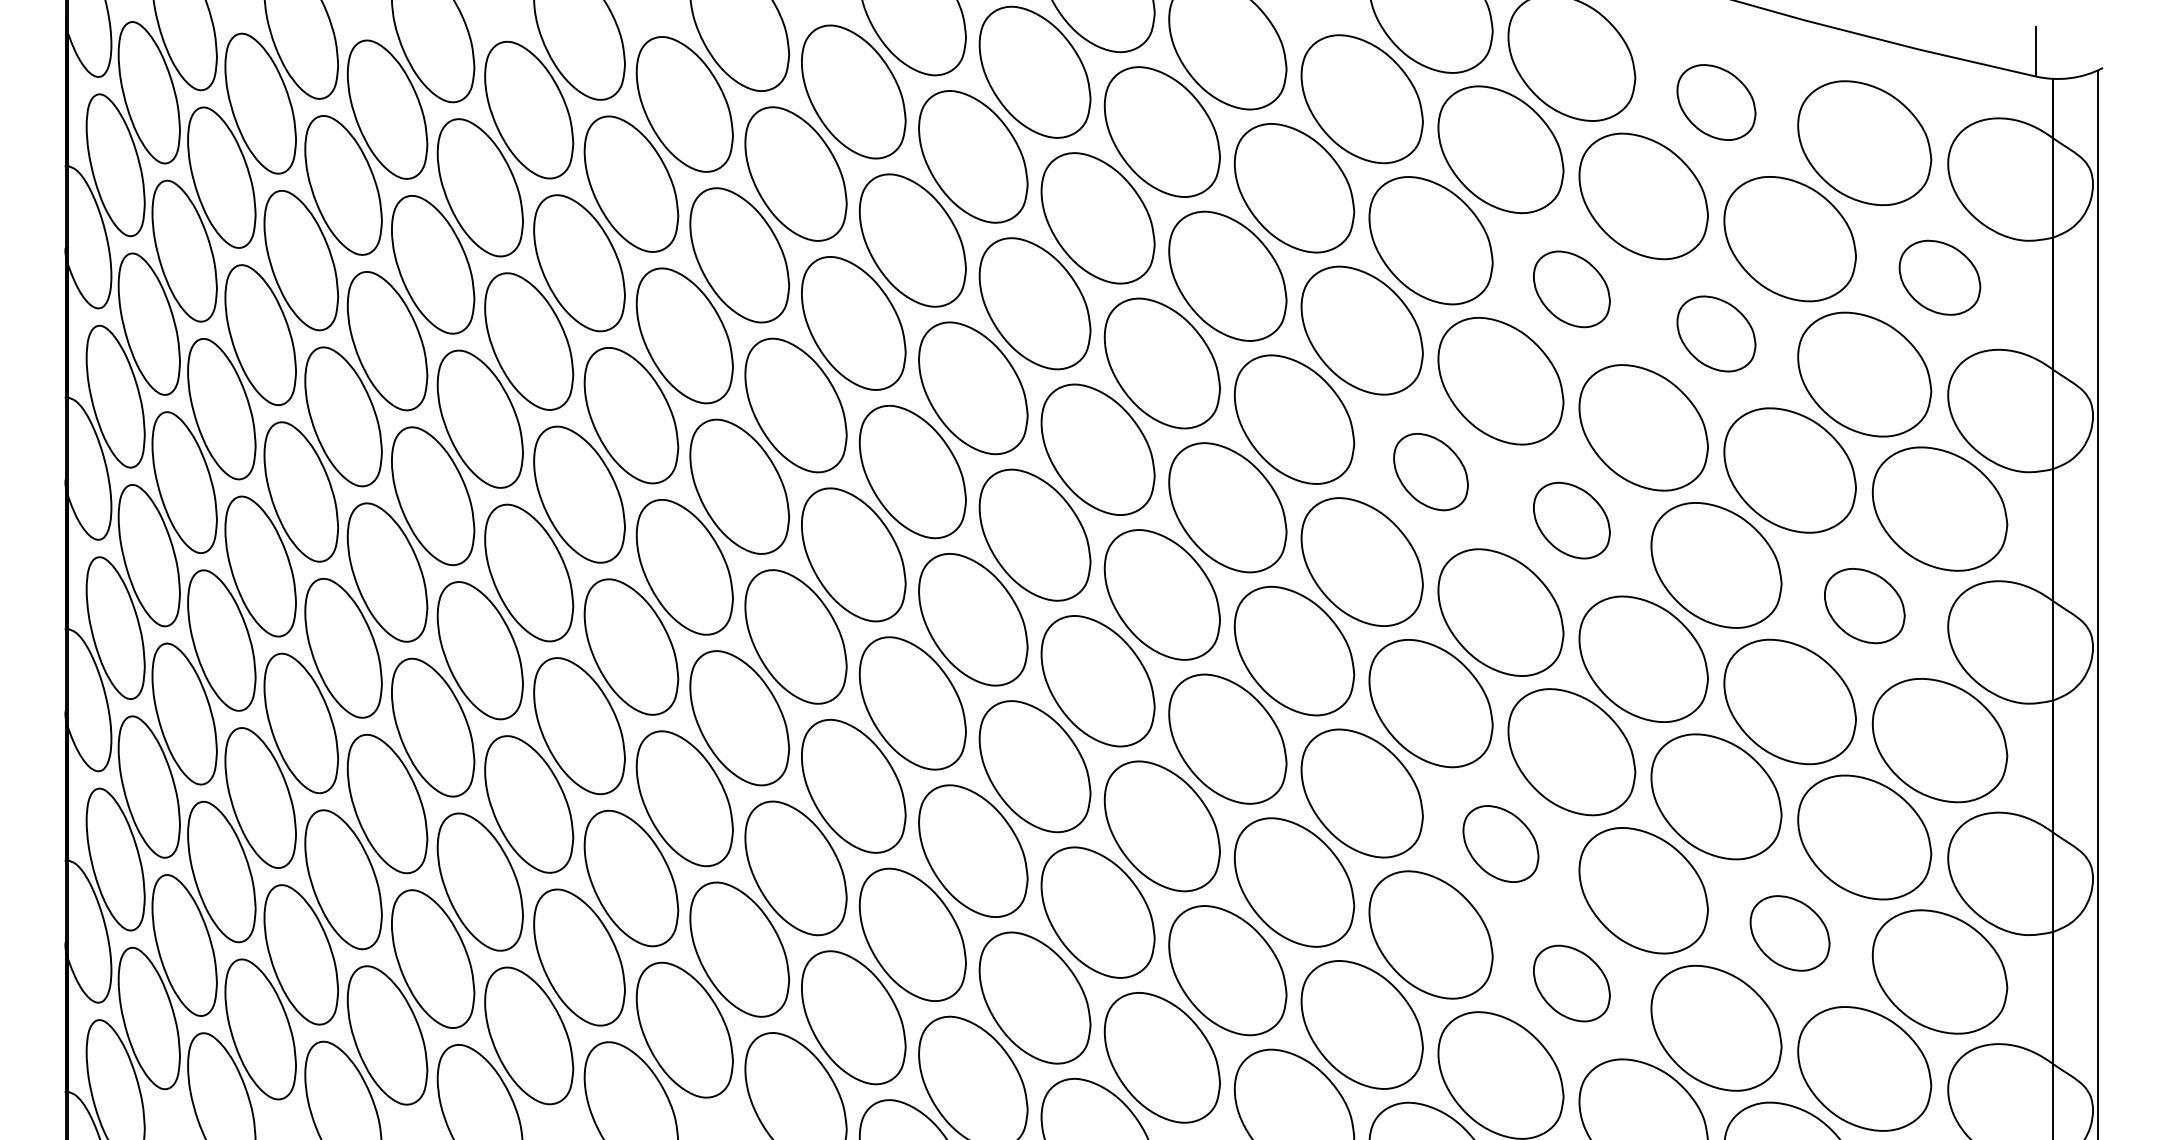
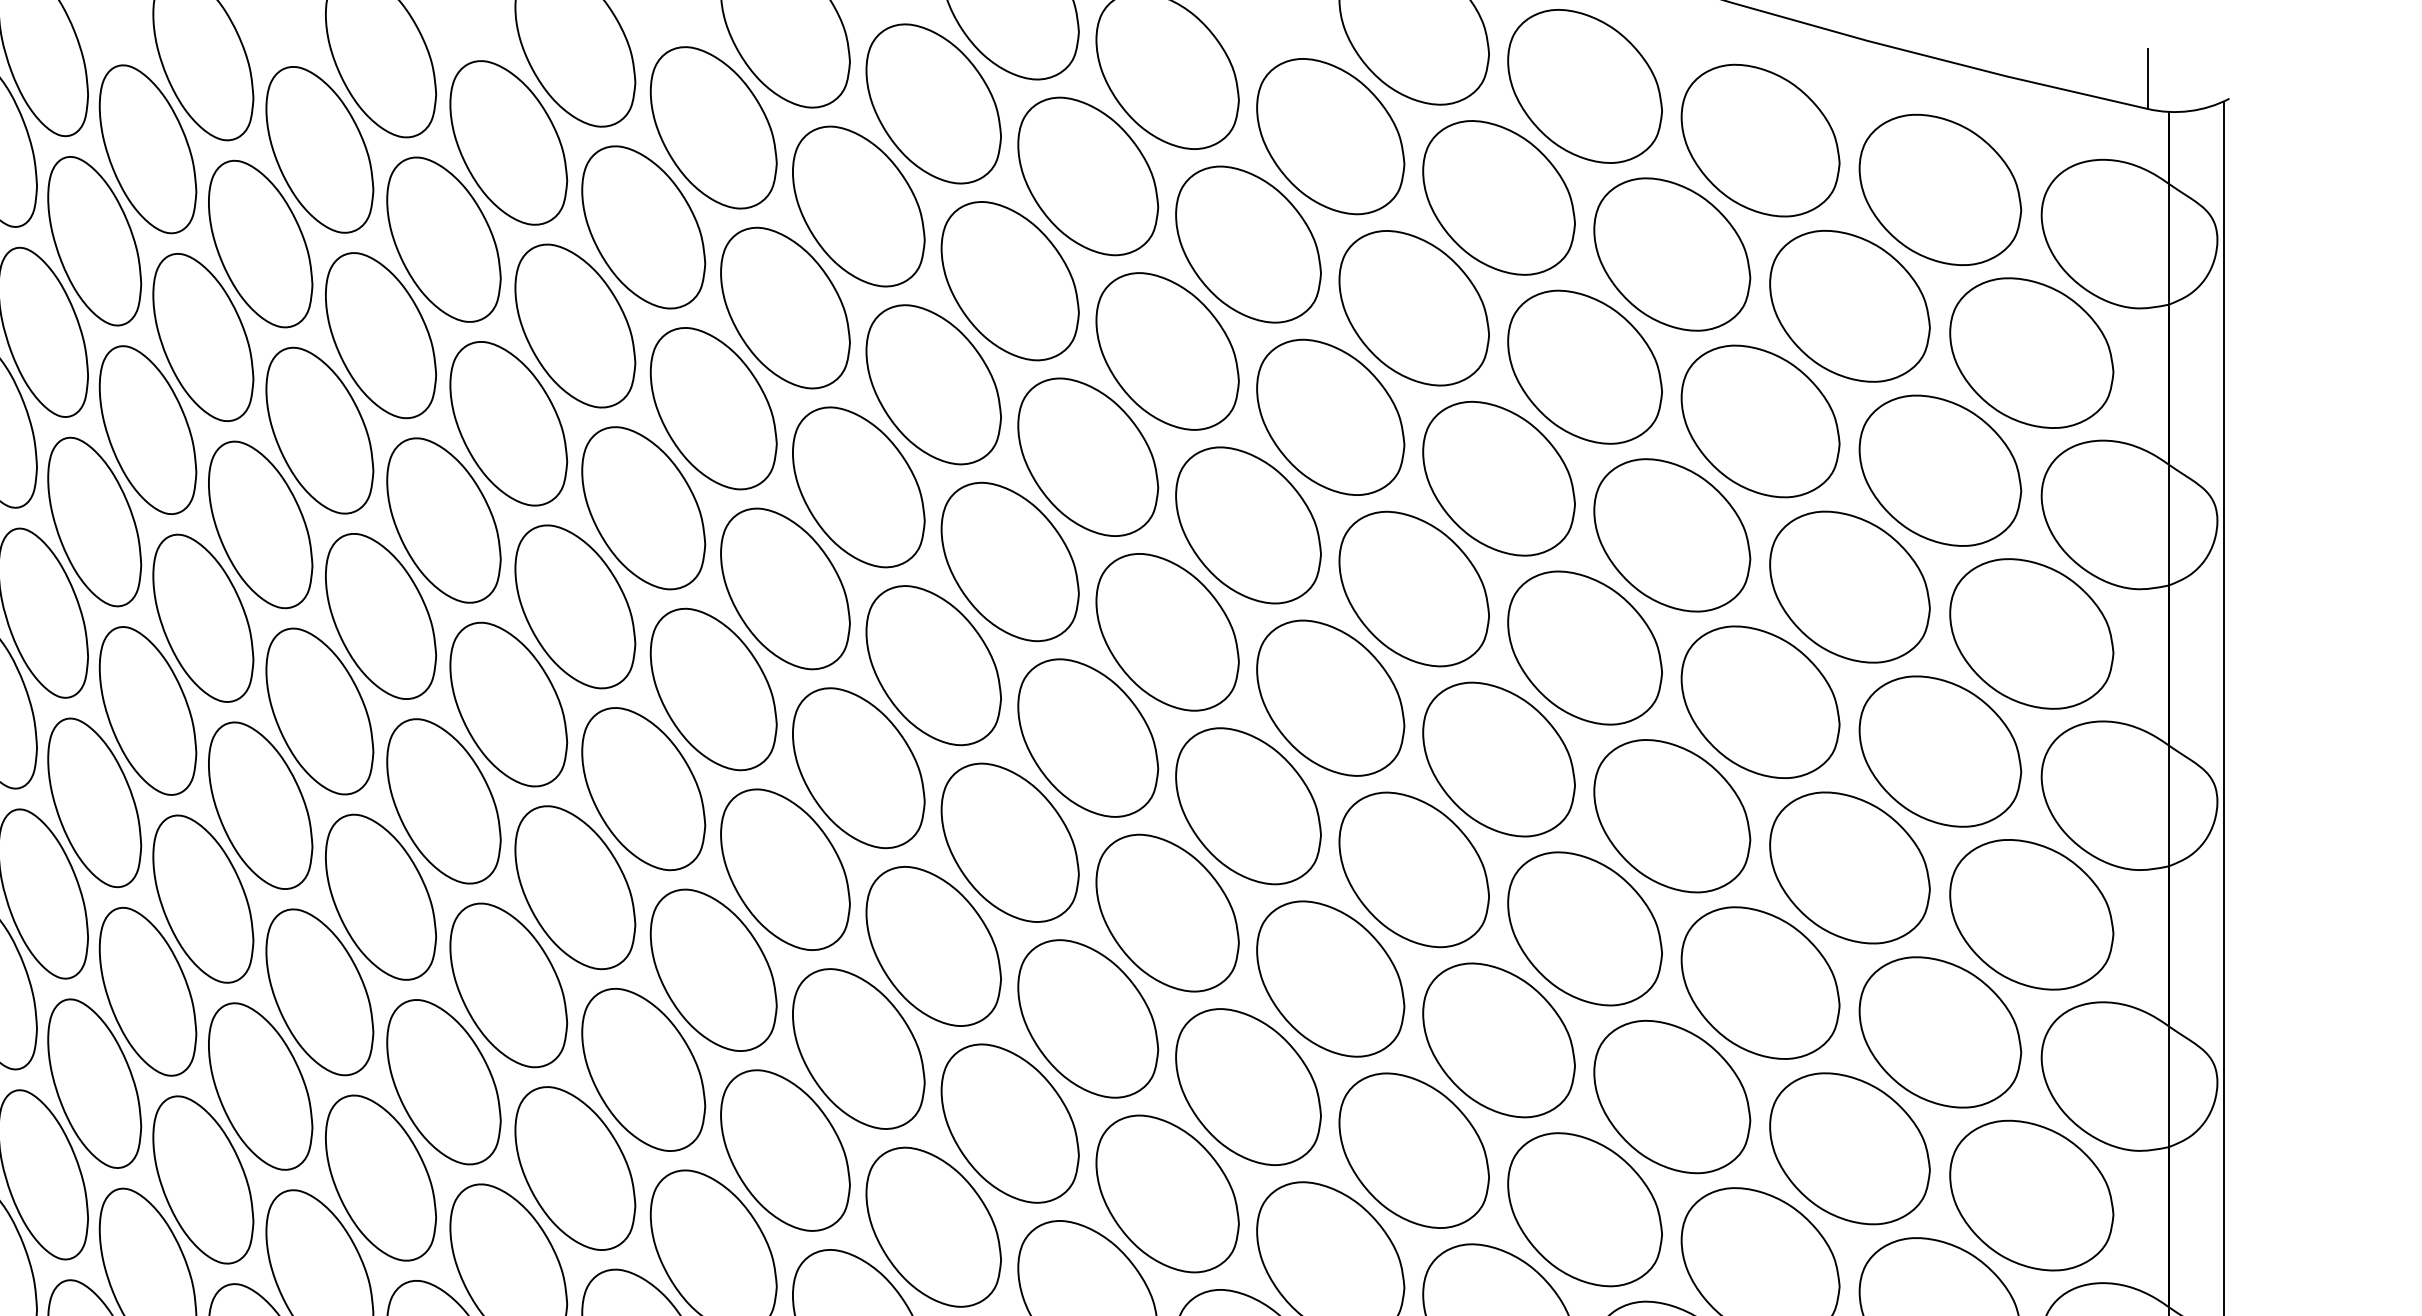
part: (1716, 102) -> (1760, 140), size x1.67
part: (1939, 277) -> (2031, 352), size x1.67
part: (1571, 289) -> (1584, 367), size x1.67
part: (1716, 333) -> (1760, 420), size x1.67
part: (1430, 471) -> (1413, 588), size x1.67
part: (1571, 520) -> (1584, 647), size x1.67
part: (1864, 605) -> (1940, 750), size x1.67
part: (1500, 843) -> (1498, 1039), size x1.67
part: (1789, 933) -> (1849, 1148), size x1.67
part: (1571, 983) -> (1584, 1209), size x1.67

